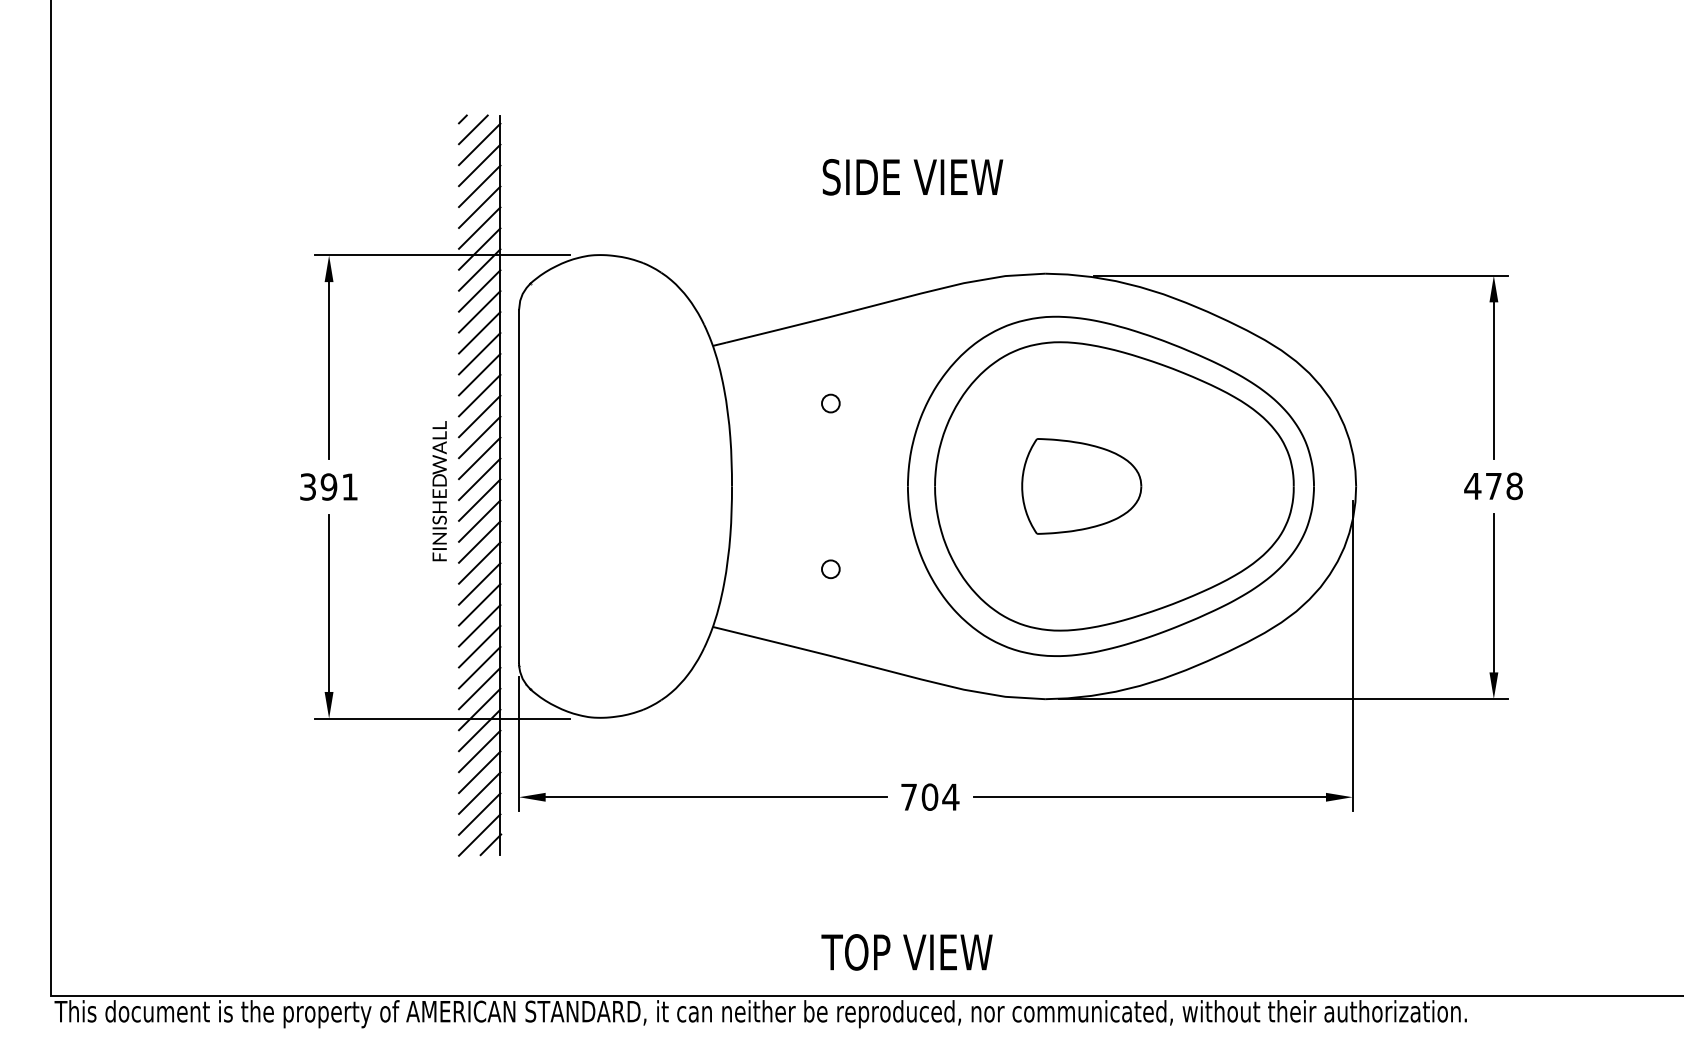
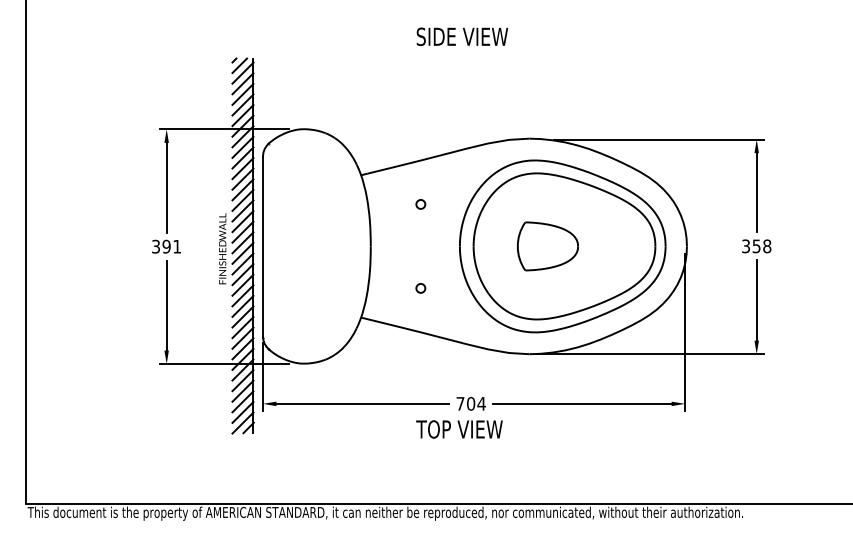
text: (911, 176) -> (461, 36), moved
text: (1481, 486) -> (750, 246), 478 -> 358
text: (907, 952) -> (459, 429), moved

